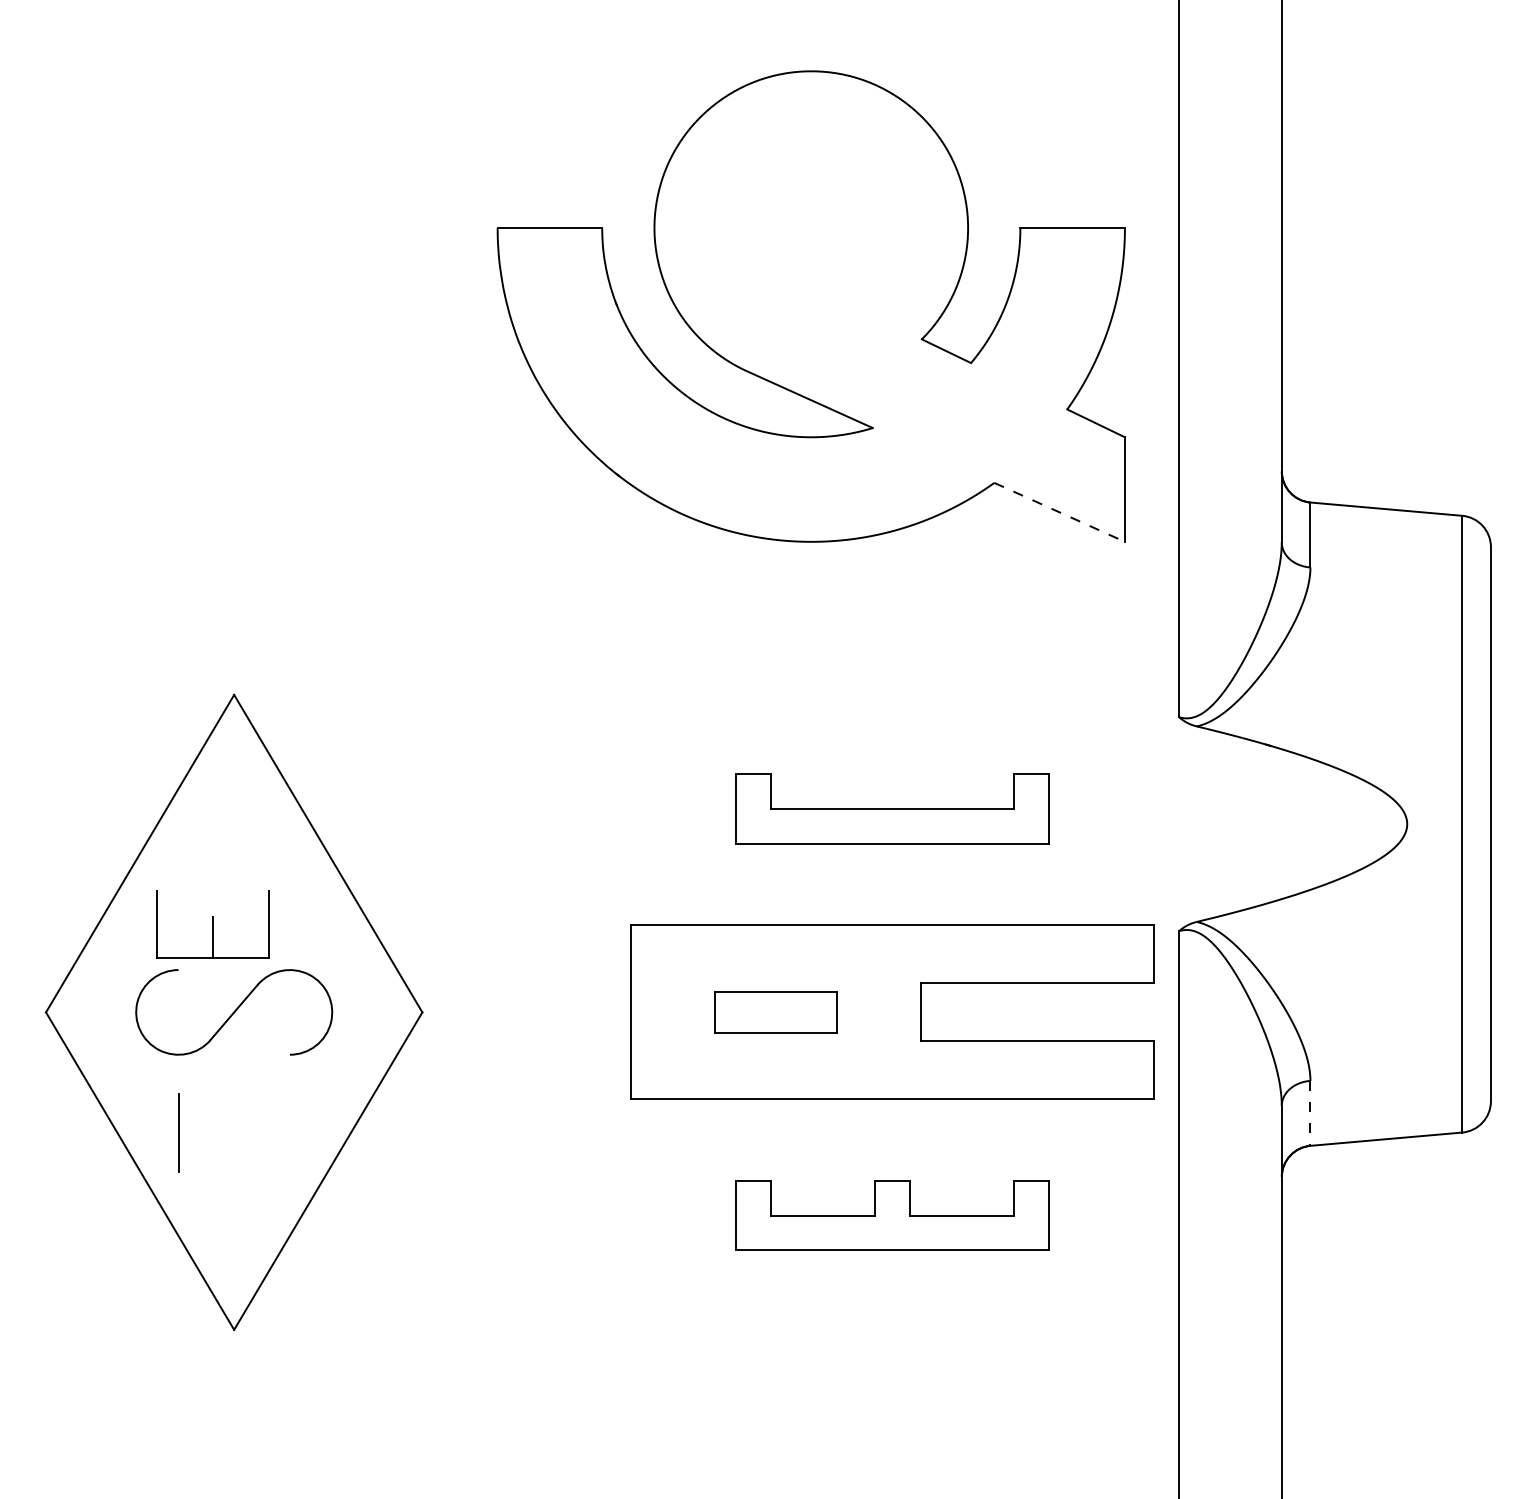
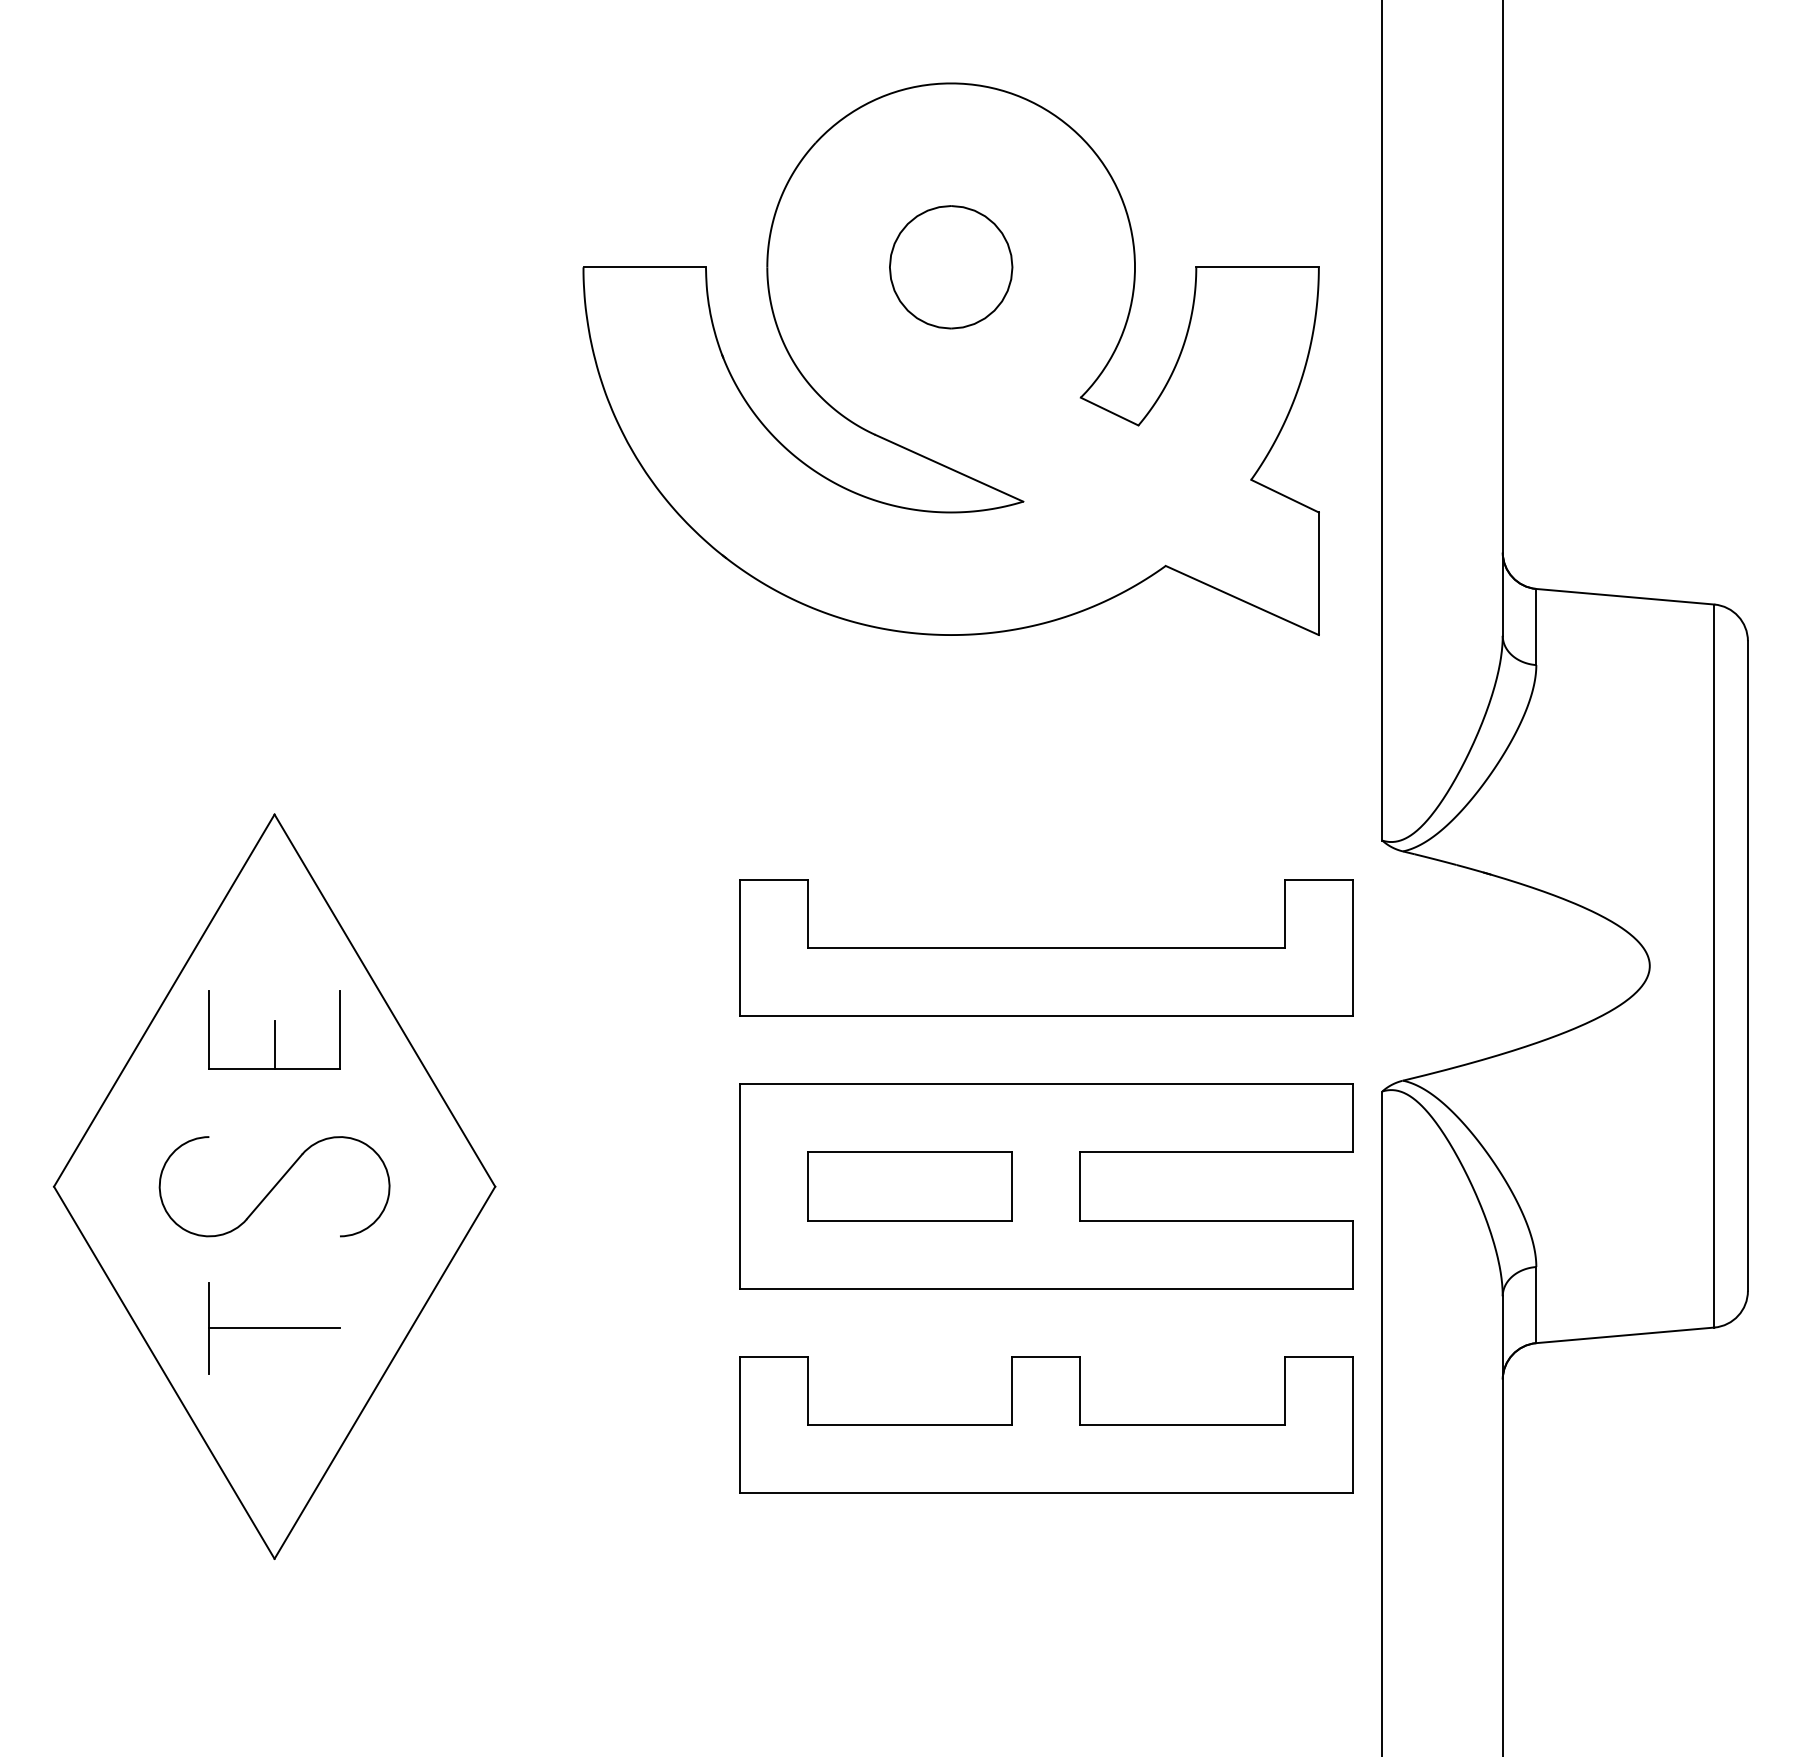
part: (811, 228) -> (951, 267), added
line: (1059, 512) -> (1242, 600), dashed -> solid
part: (892, 808) -> (1046, 947), size x1.67
part: (212, 924) -> (274, 1029), moved
part: (775, 1012) -> (909, 1186), size x1.43
line: (1310, 1113) -> (1536, 1305), dashed -> solid
line: (234, 1133) -> (274, 1328), added
part: (892, 1215) -> (1046, 1424), size x1.67

